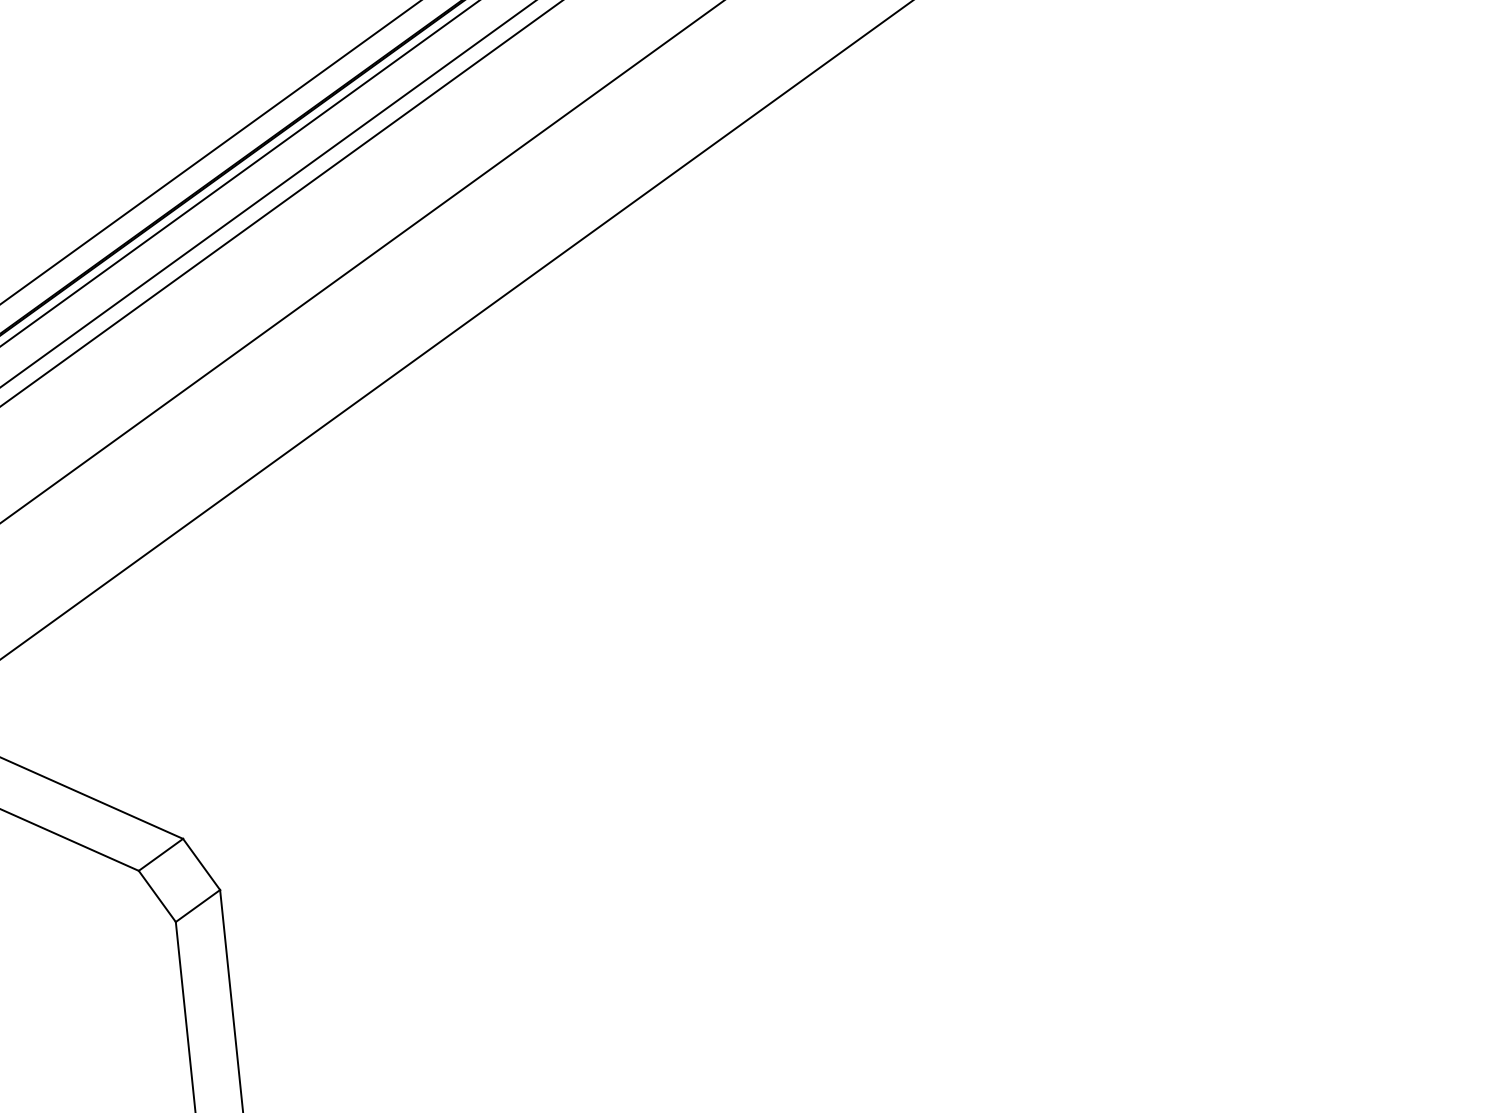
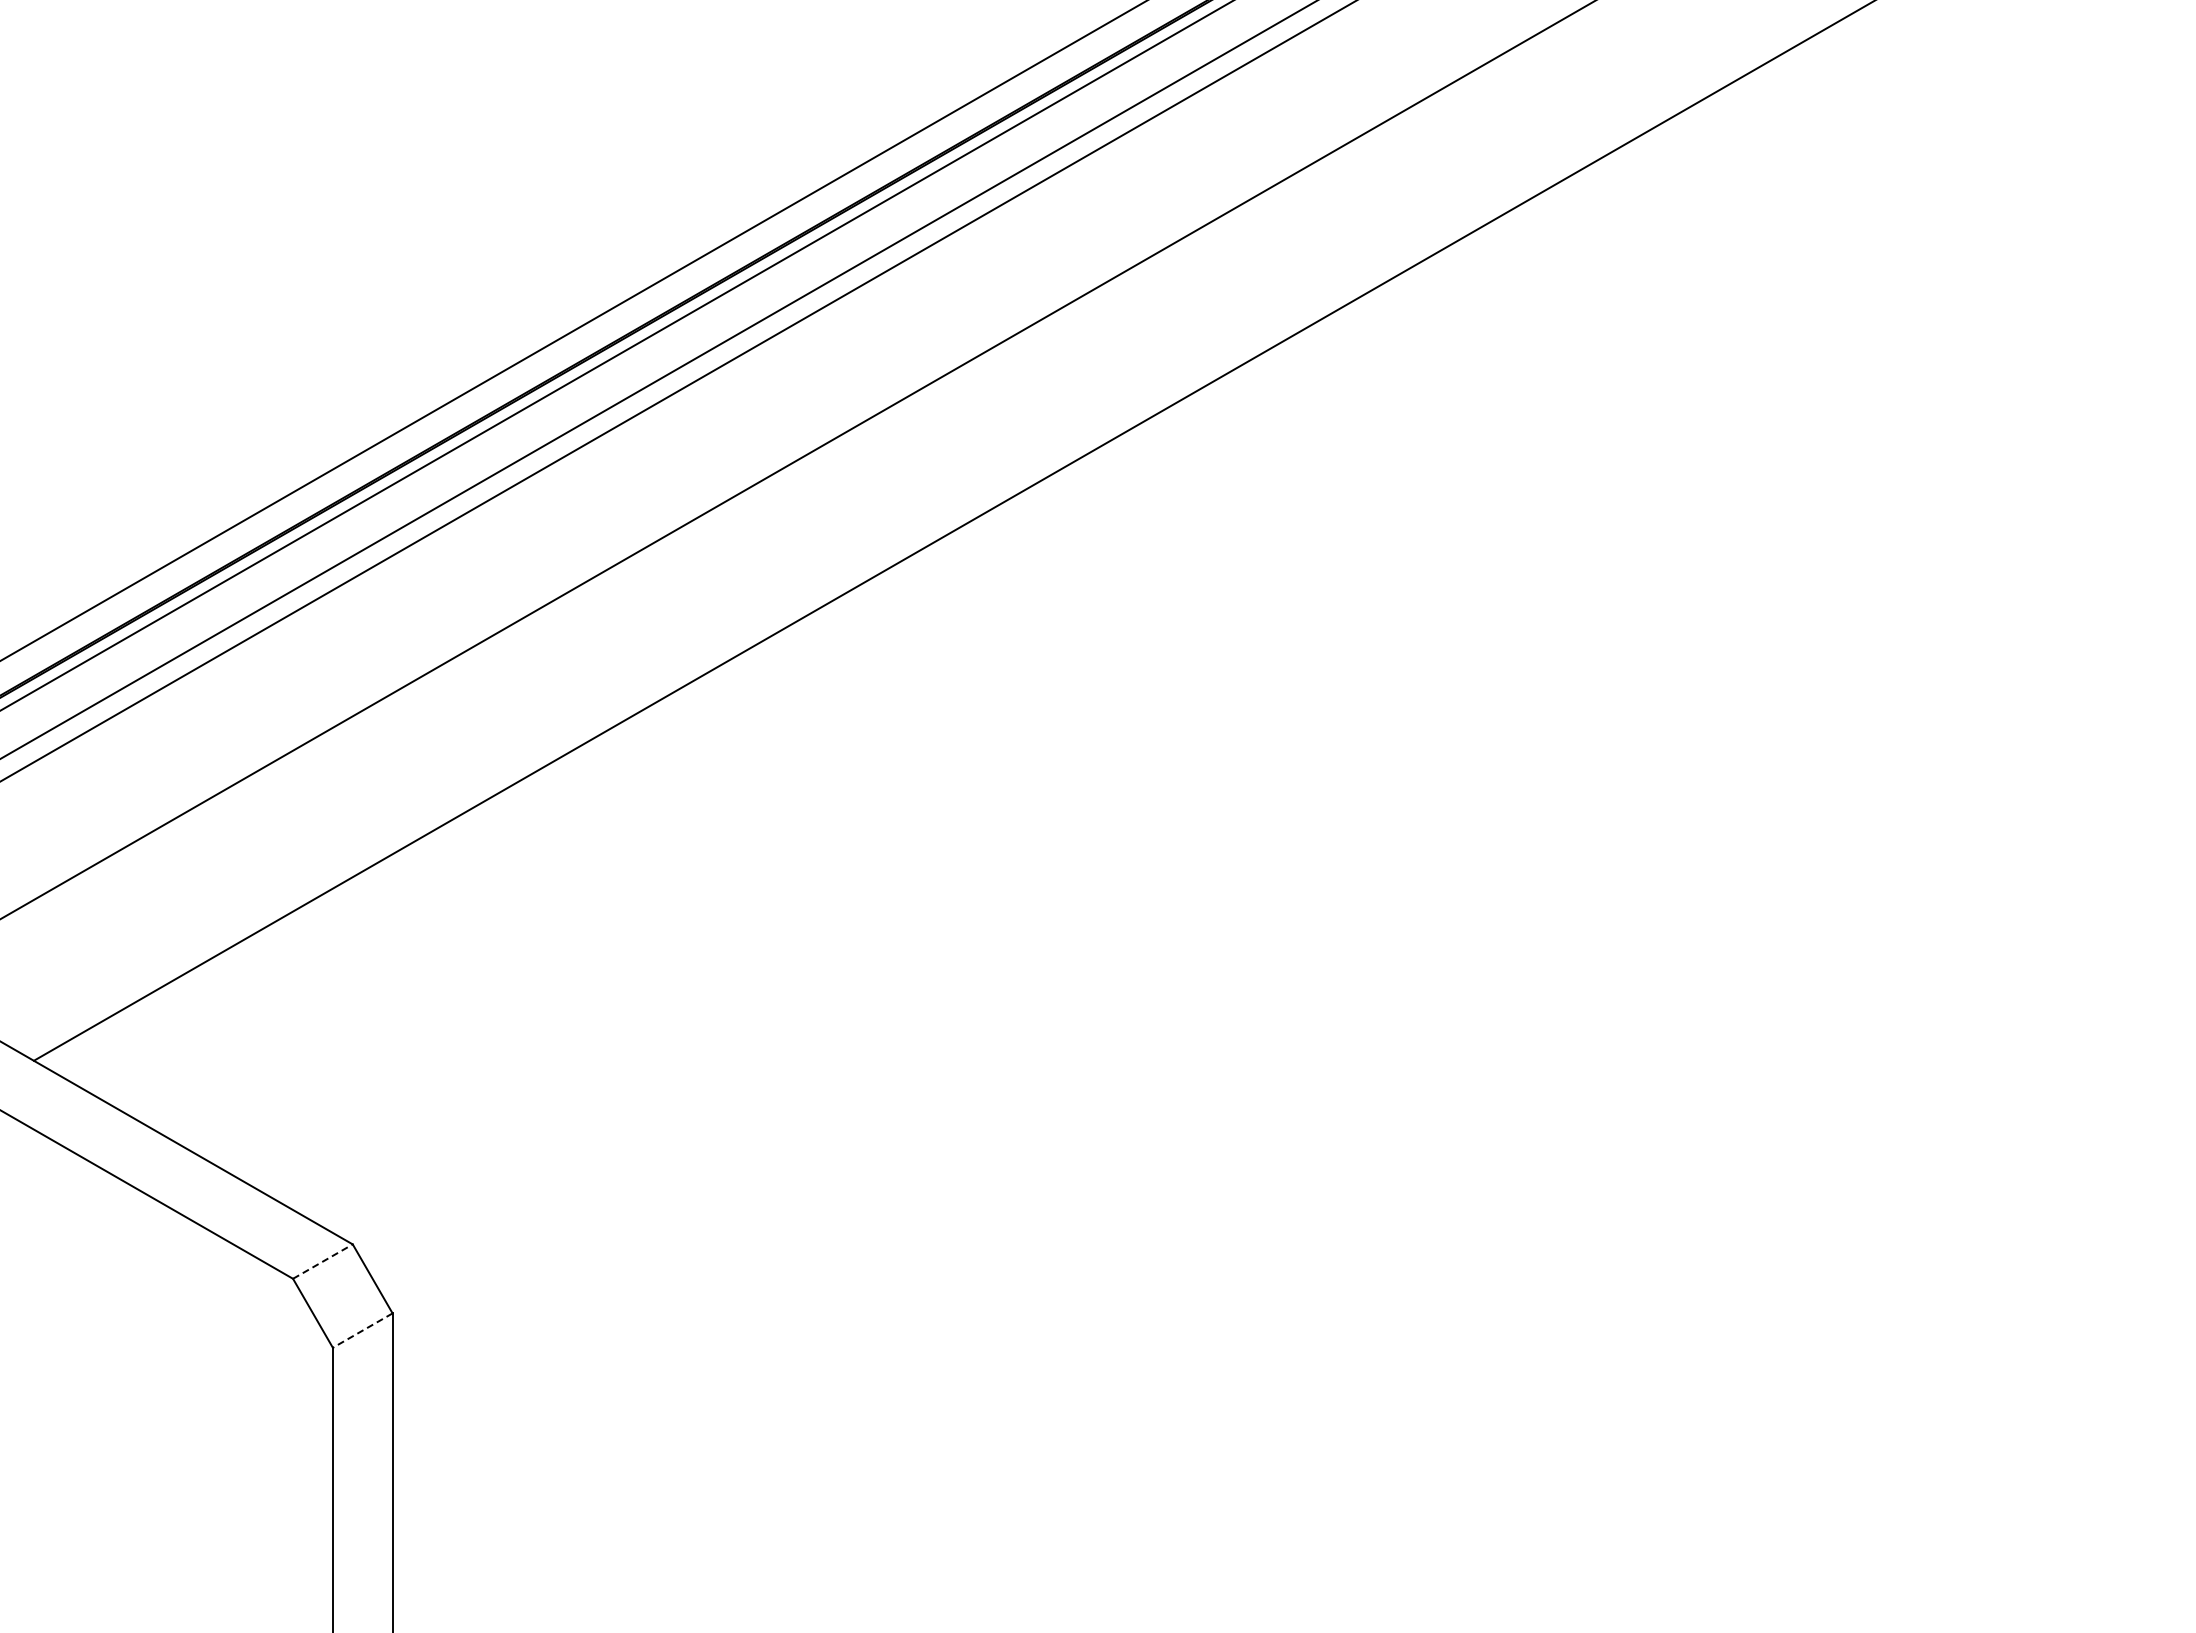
line: (161, 854) -> (323, 1261), solid -> dashed
line: (197, 905) -> (362, 1330), solid -> dashed

